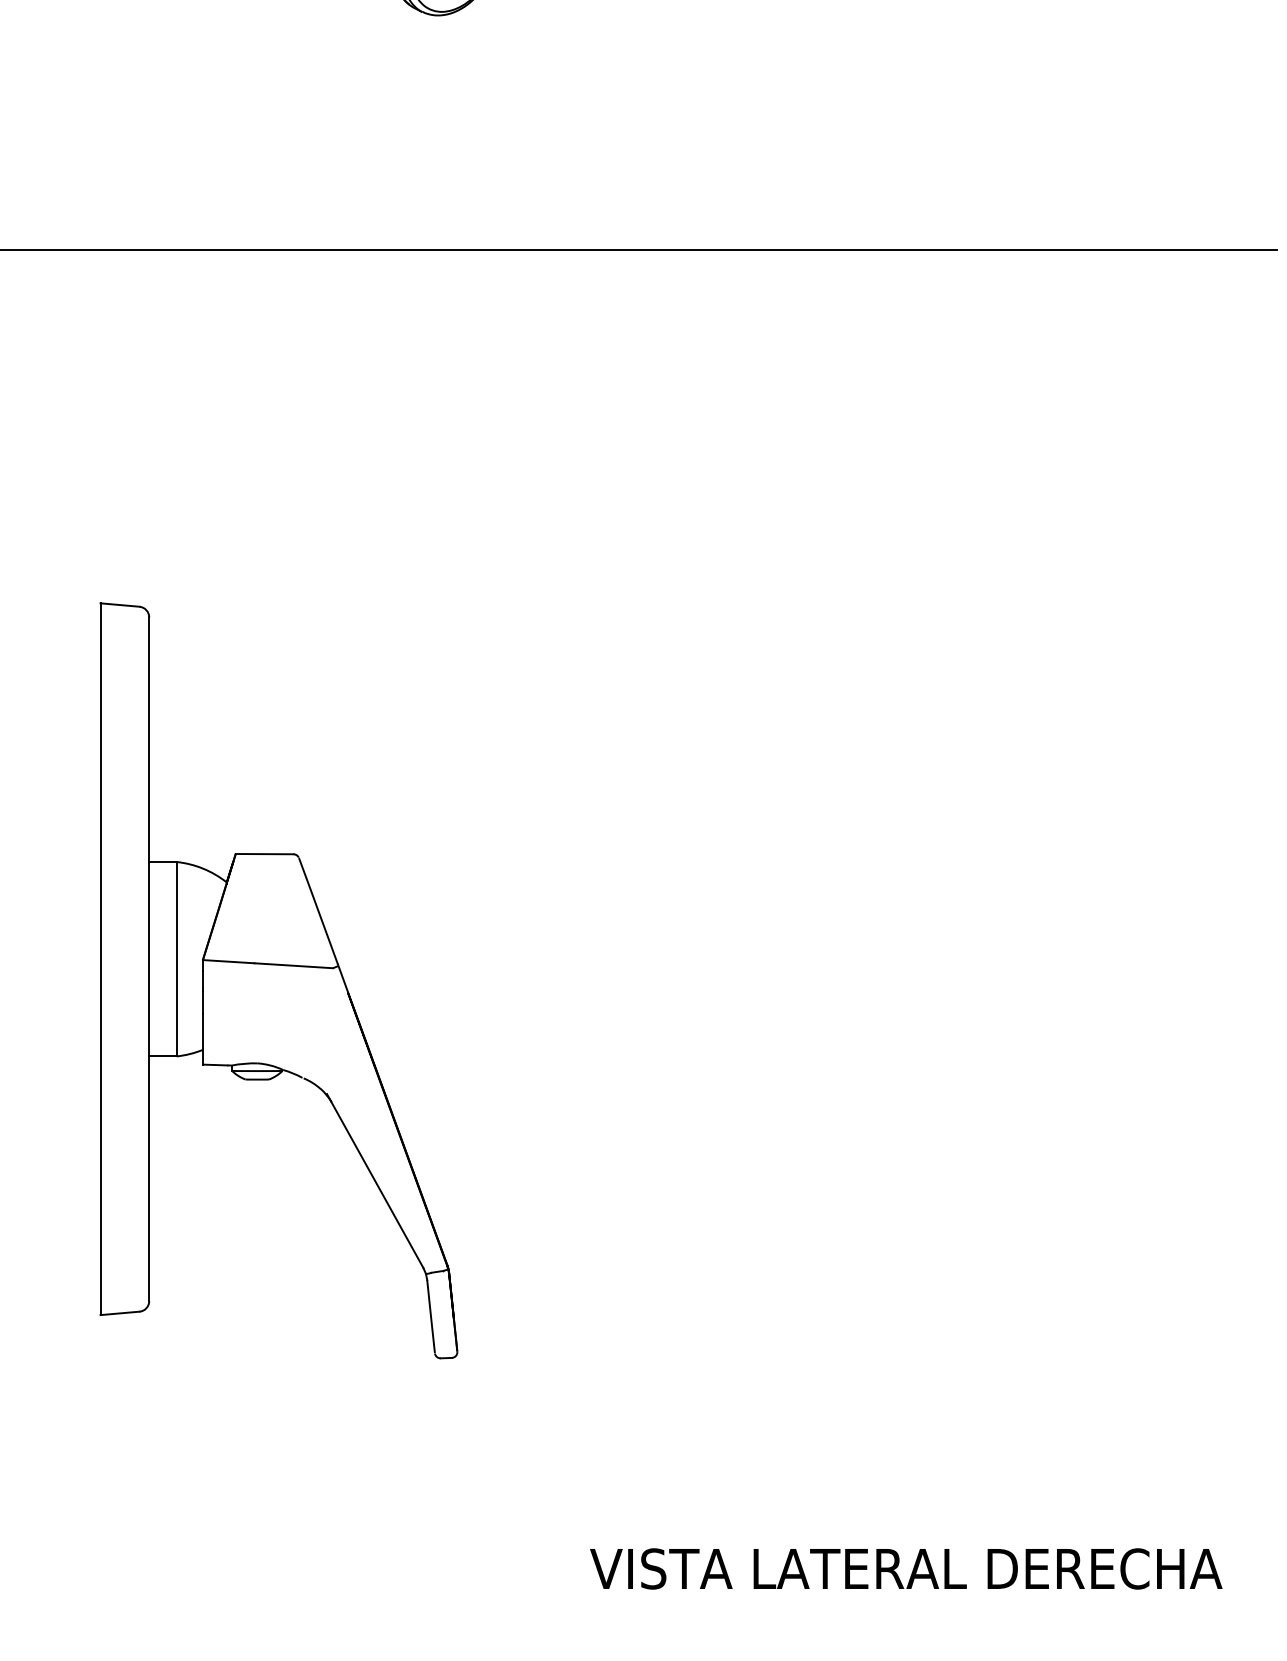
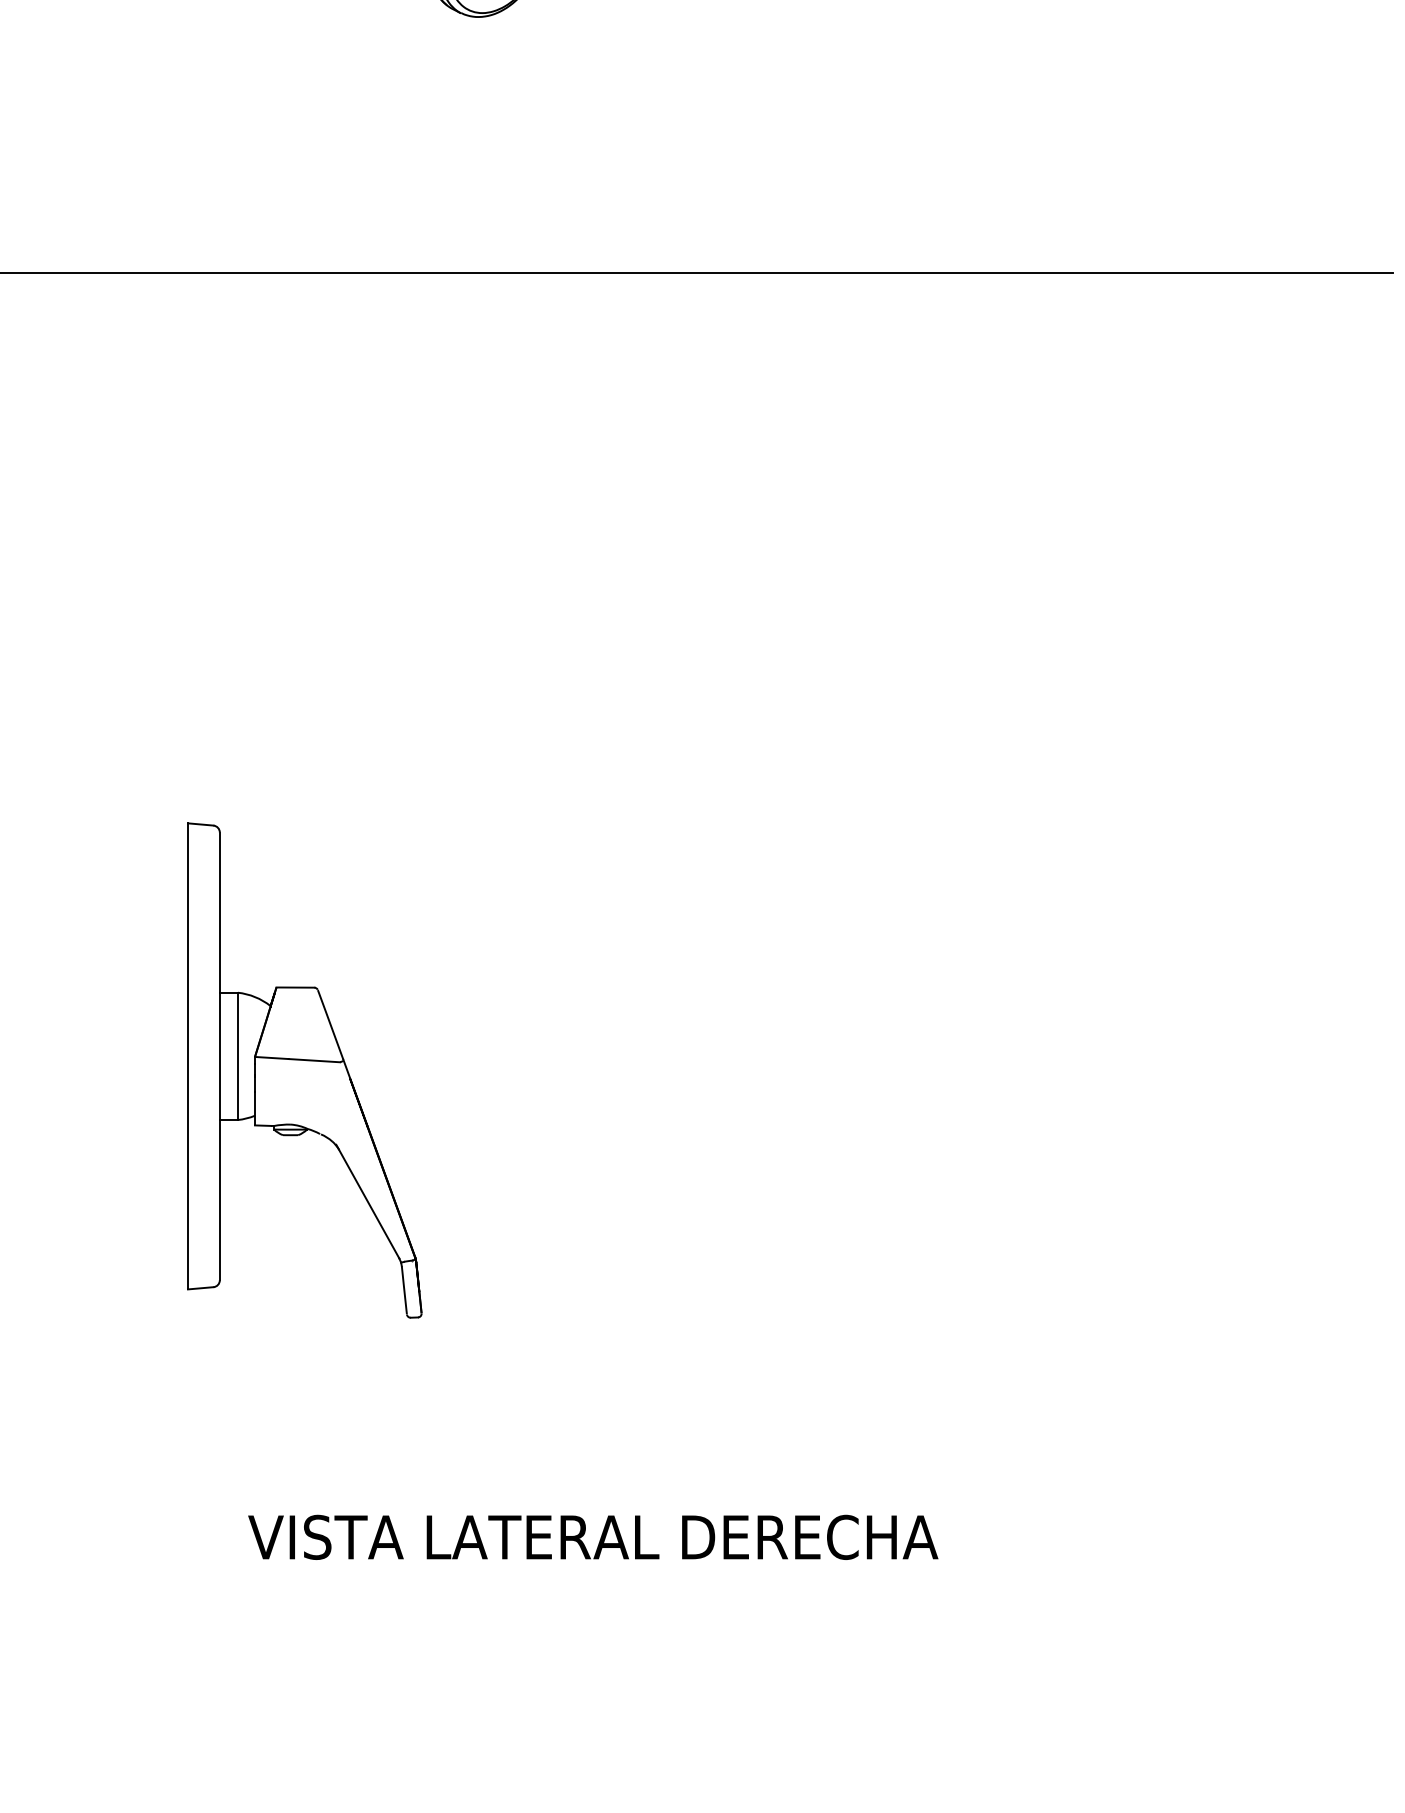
part: (278, 980) -> (304, 1070), size x0.6
text: (906, 1568) -> (593, 1536), moved

